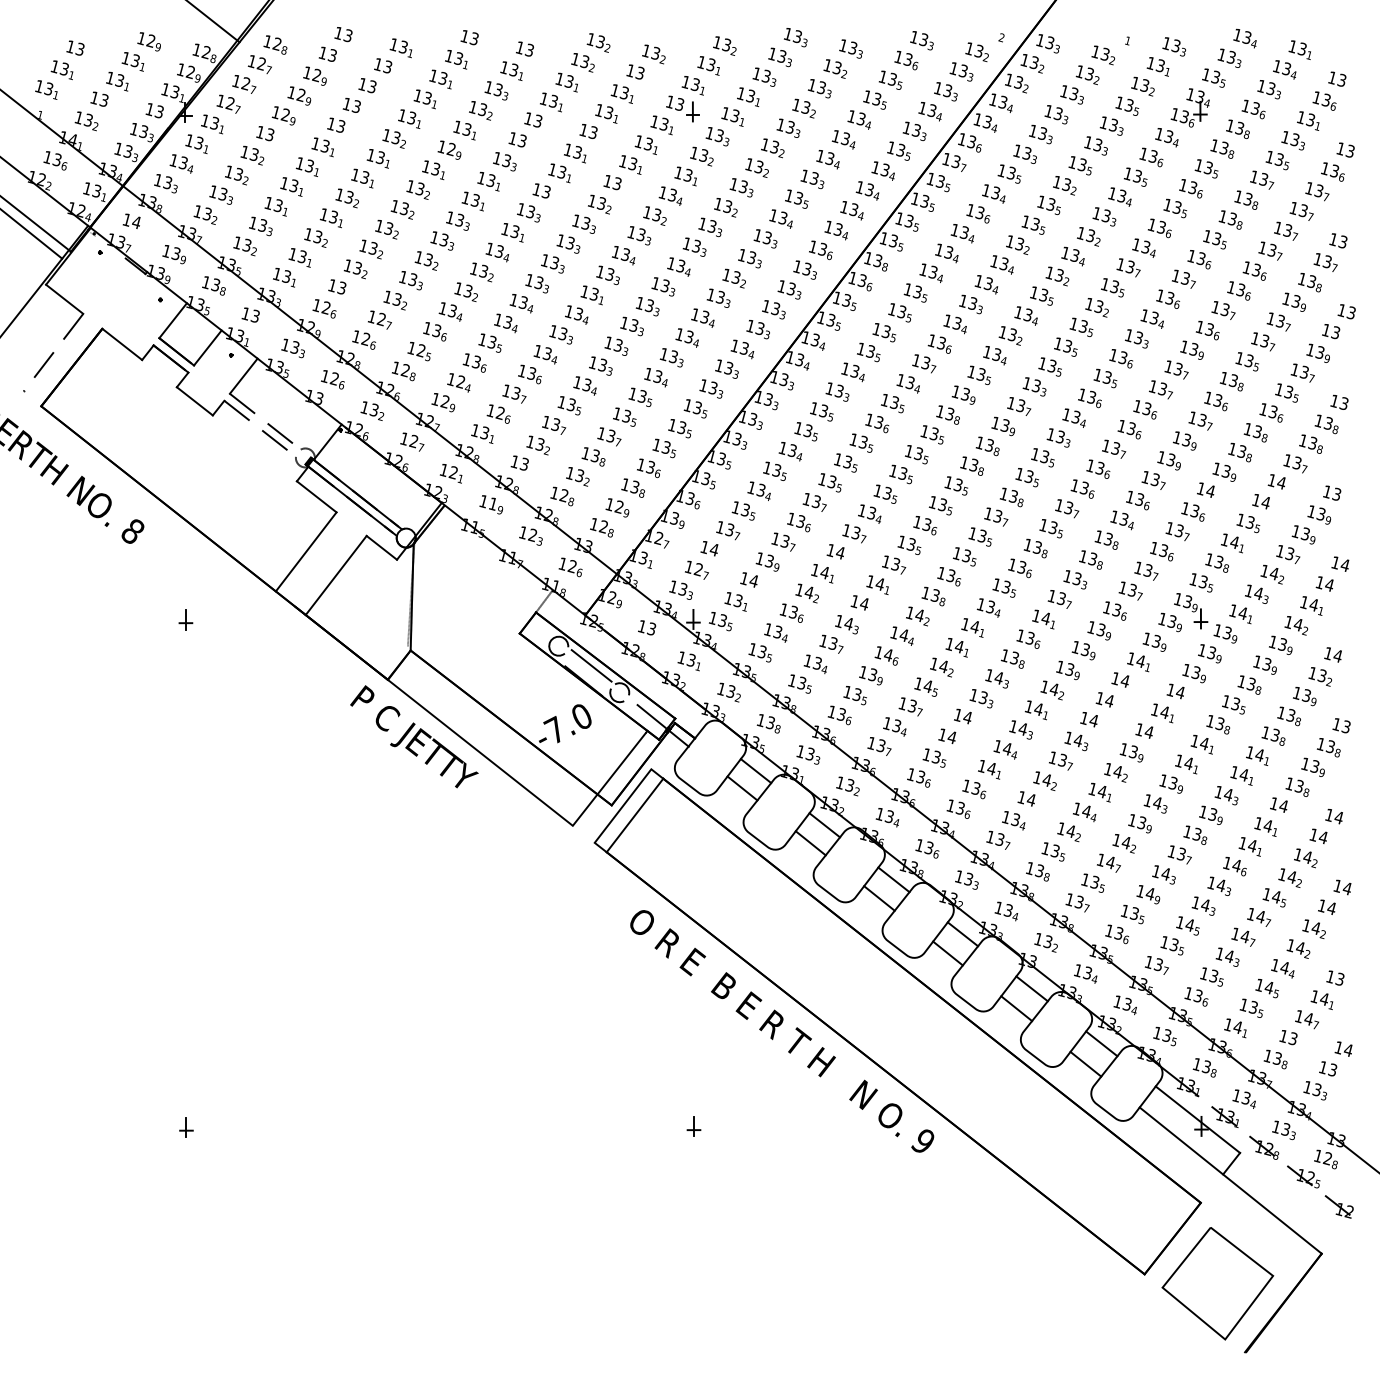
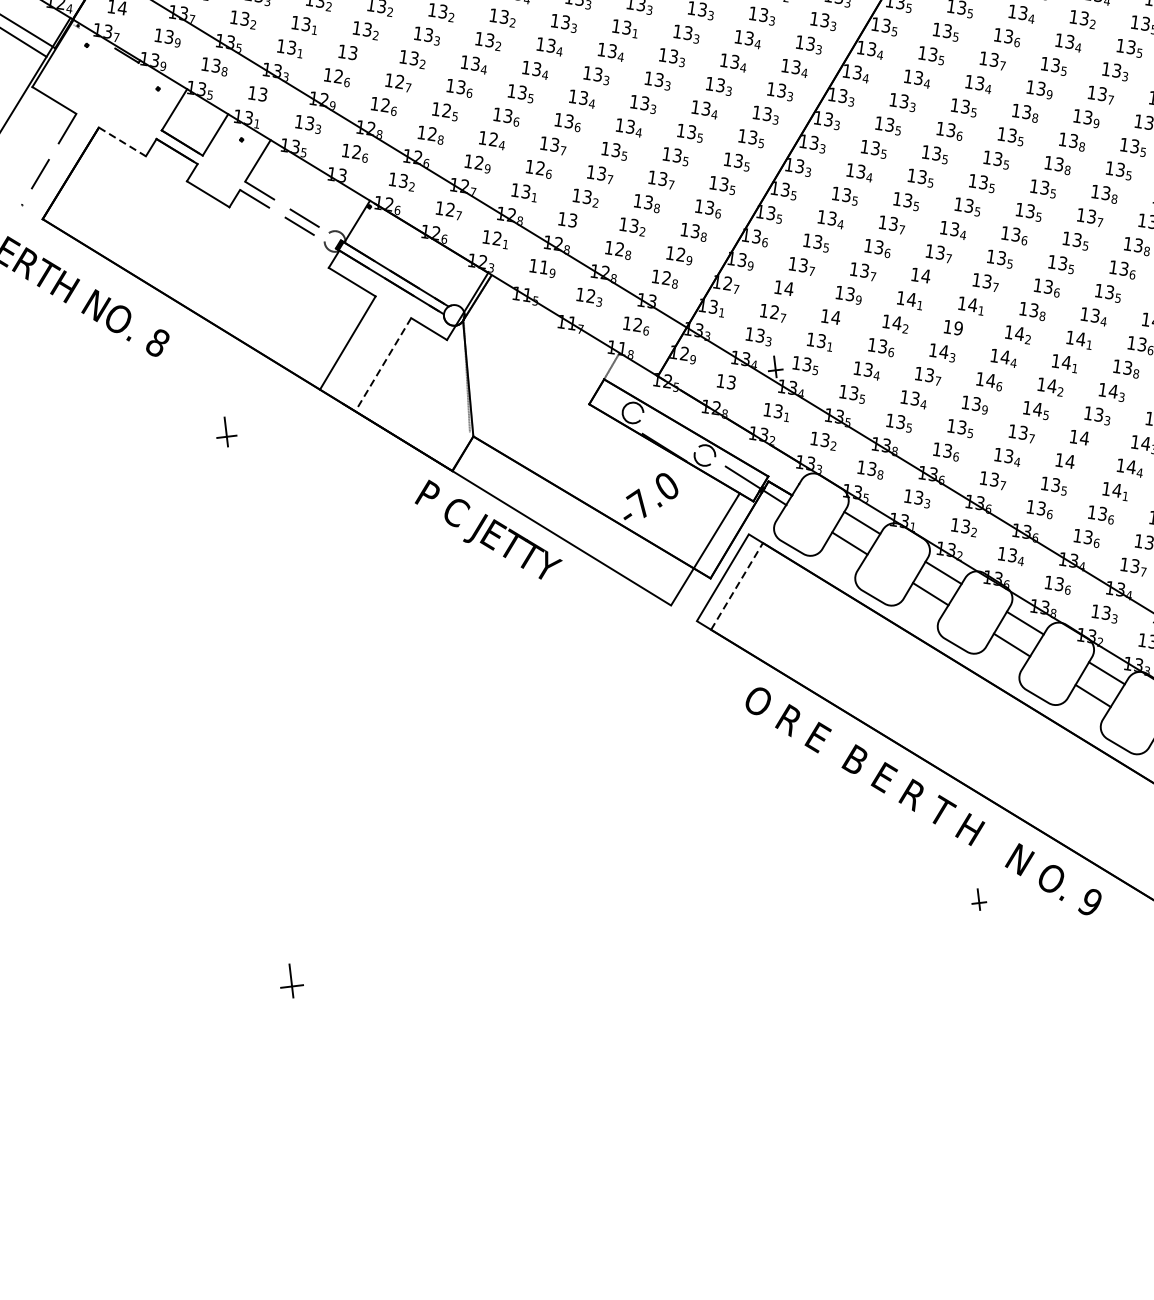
line: (122, 344) -> (122, 142), solid -> dashed
line: (336, 575) -> (383, 364), solid -> dashed
text: (864, 603) -> (958, 327), 14 -> 19
part: (185, 619) -> (225, 431), size x1.4
line: (591, 665) -> (670, 429), removed
line: (635, 815) -> (737, 586), solid -> dashed
part: (693, 1126) -> (978, 899), moved
part: (186, 1127) -> (291, 980), size x1.6

